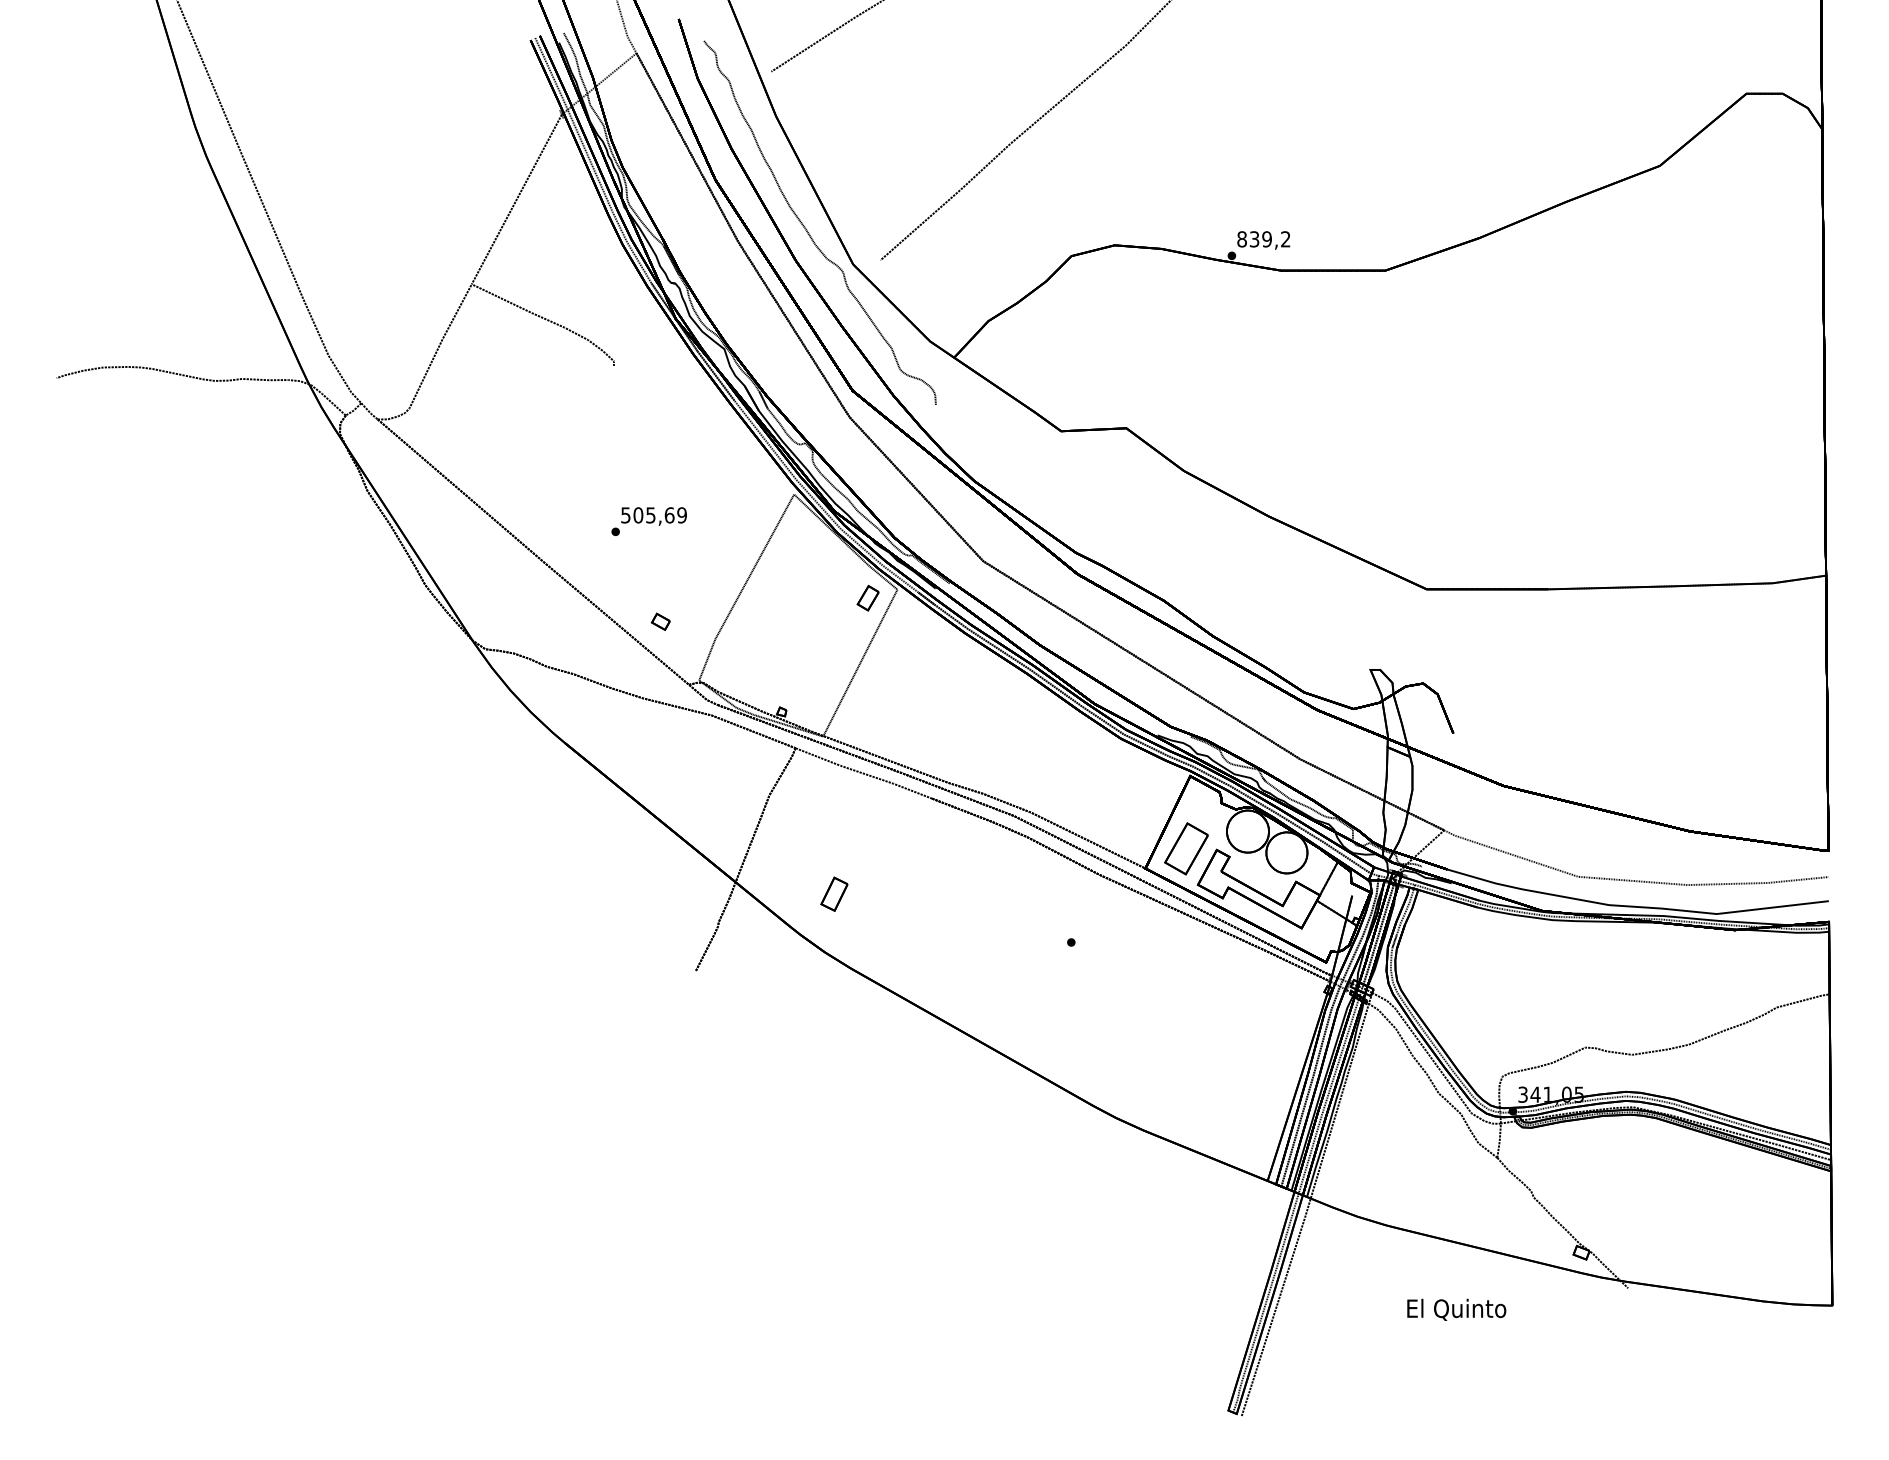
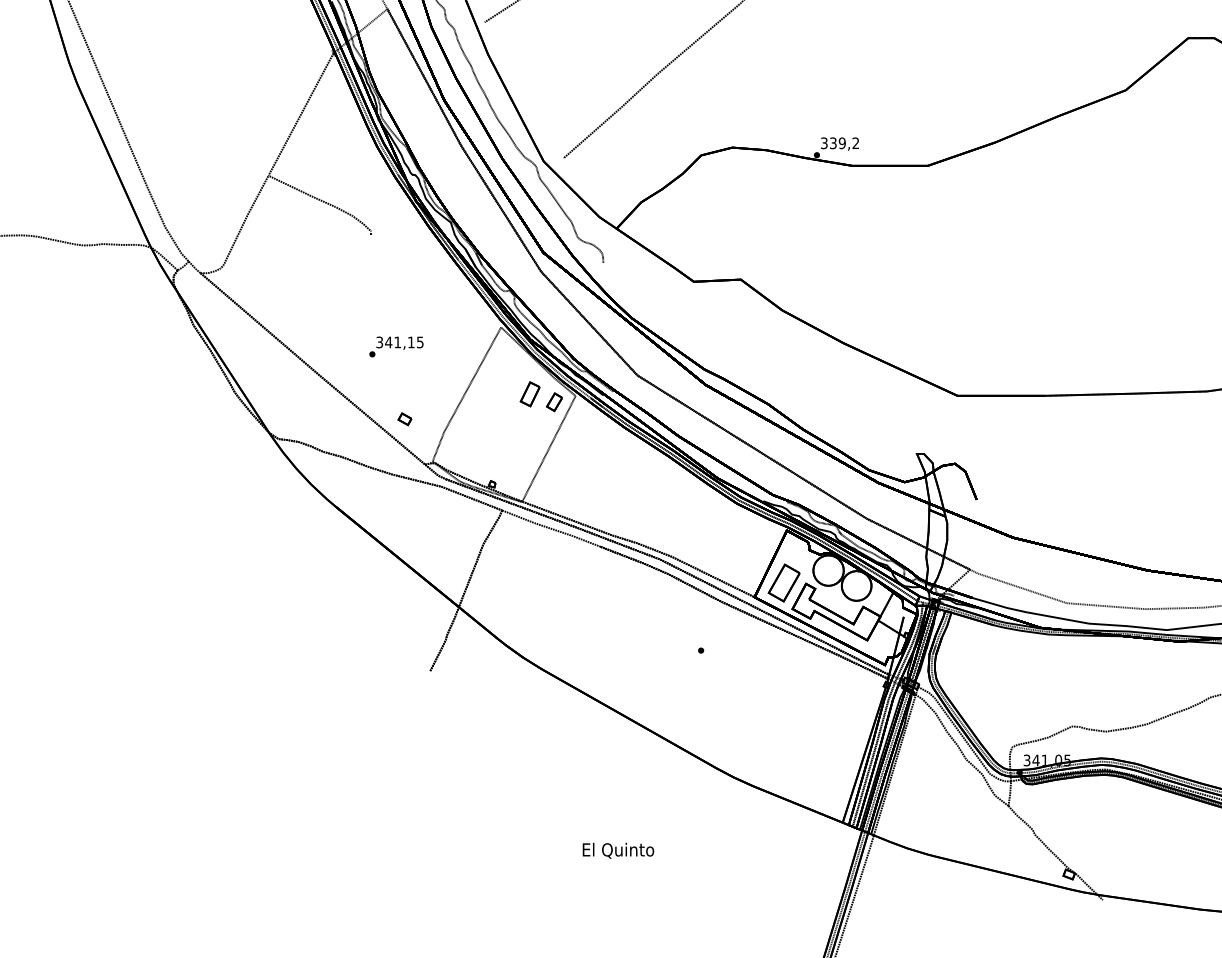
text: (1241, 239) -> (823, 143), 839,2 -> 339,2
text: (653, 515) -> (399, 342), 505,69 -> 341,15
part: (834, 893) -> (530, 393), moved
text: (1456, 1309) -> (618, 850), moved

